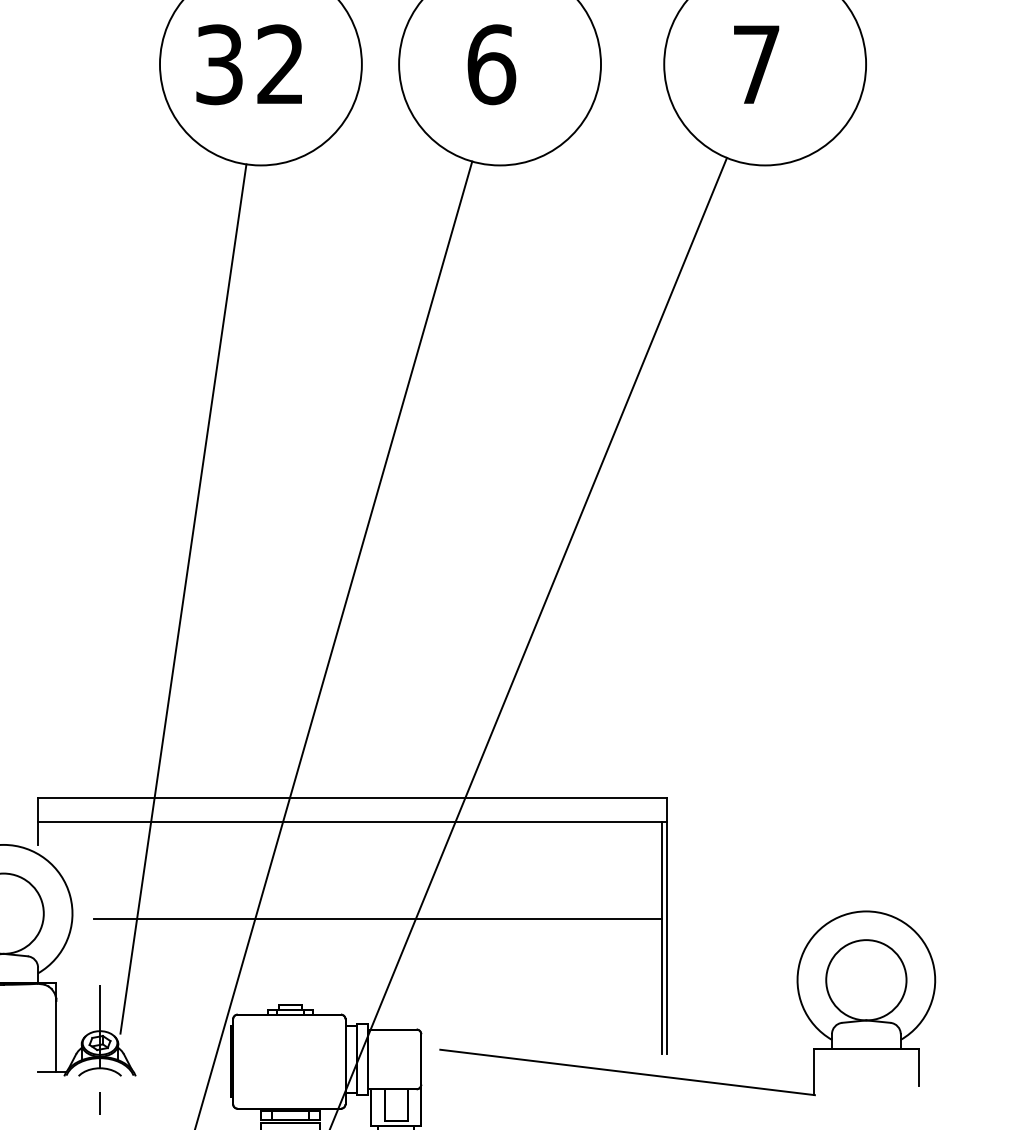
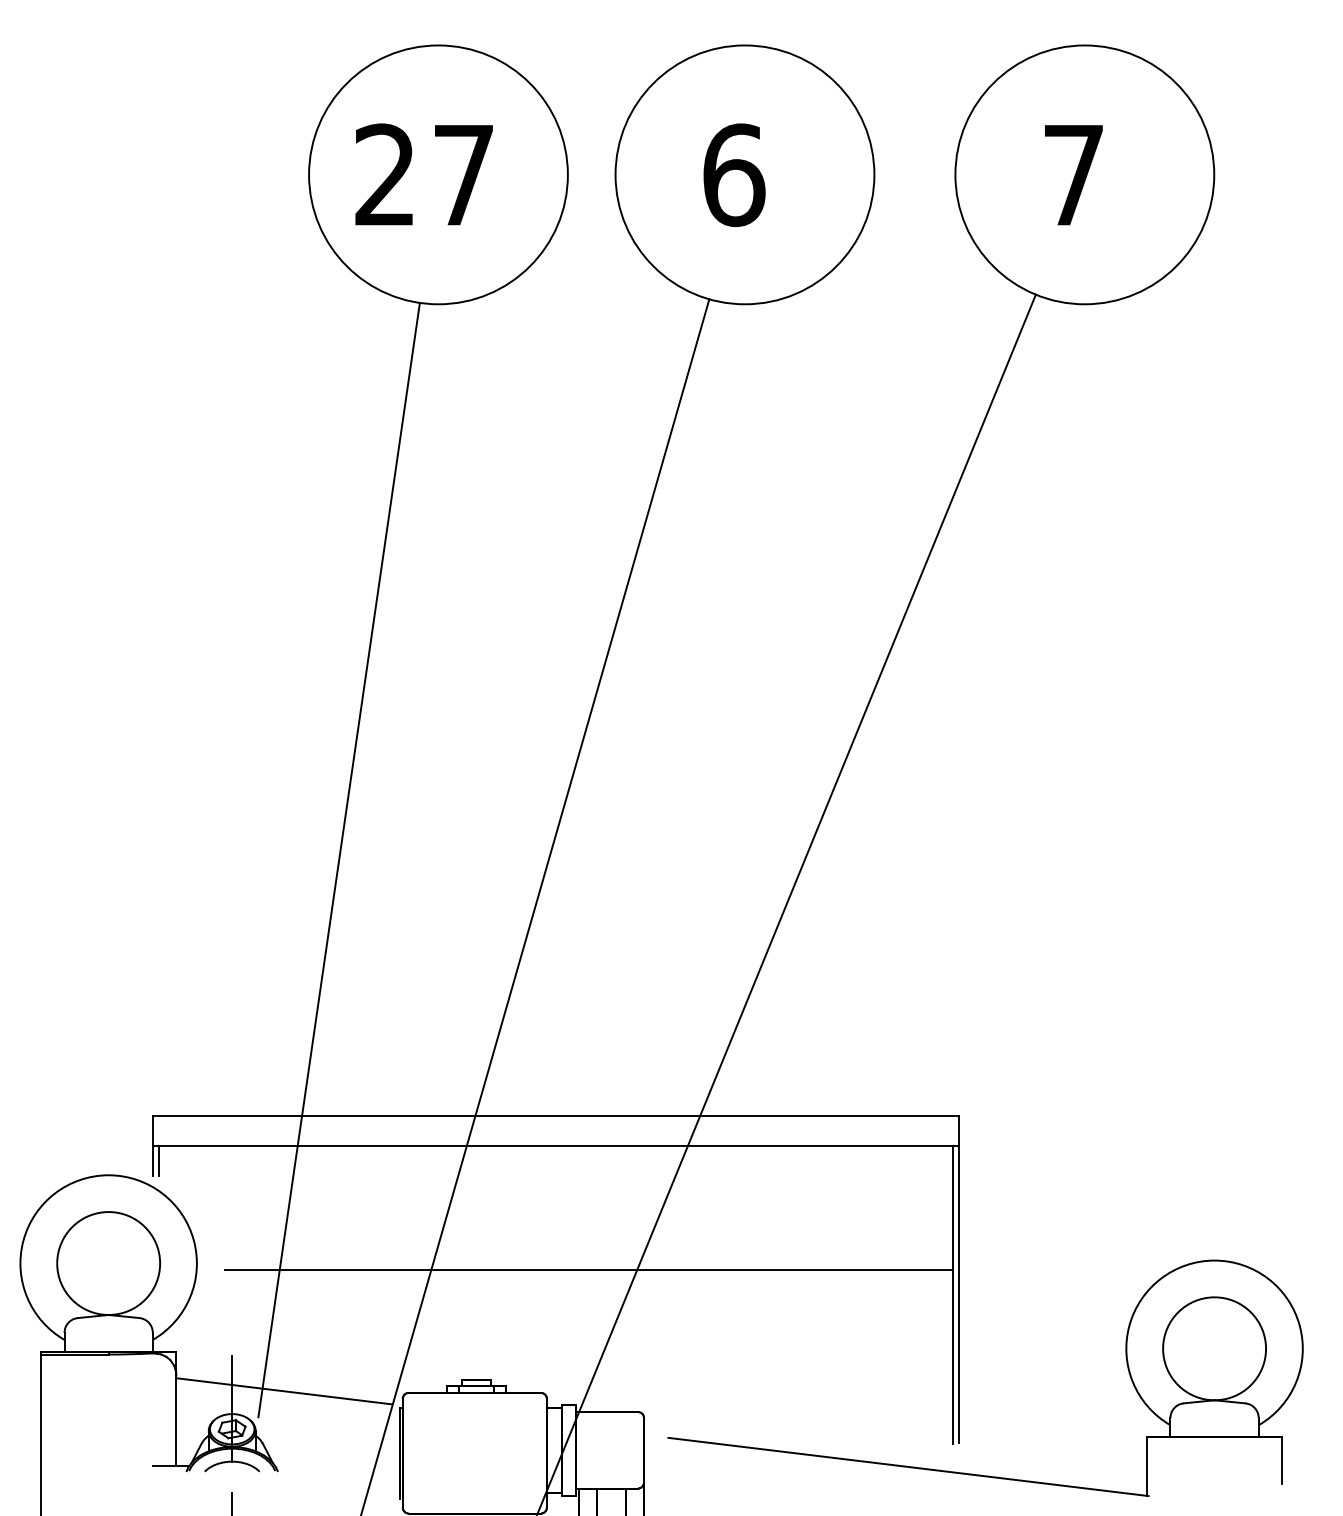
text: (249, 64) -> (423, 175), 32 -> 27
line: (42, 833) -> (158, 1160), added
line: (140, 1013) -> (283, 1391), added

